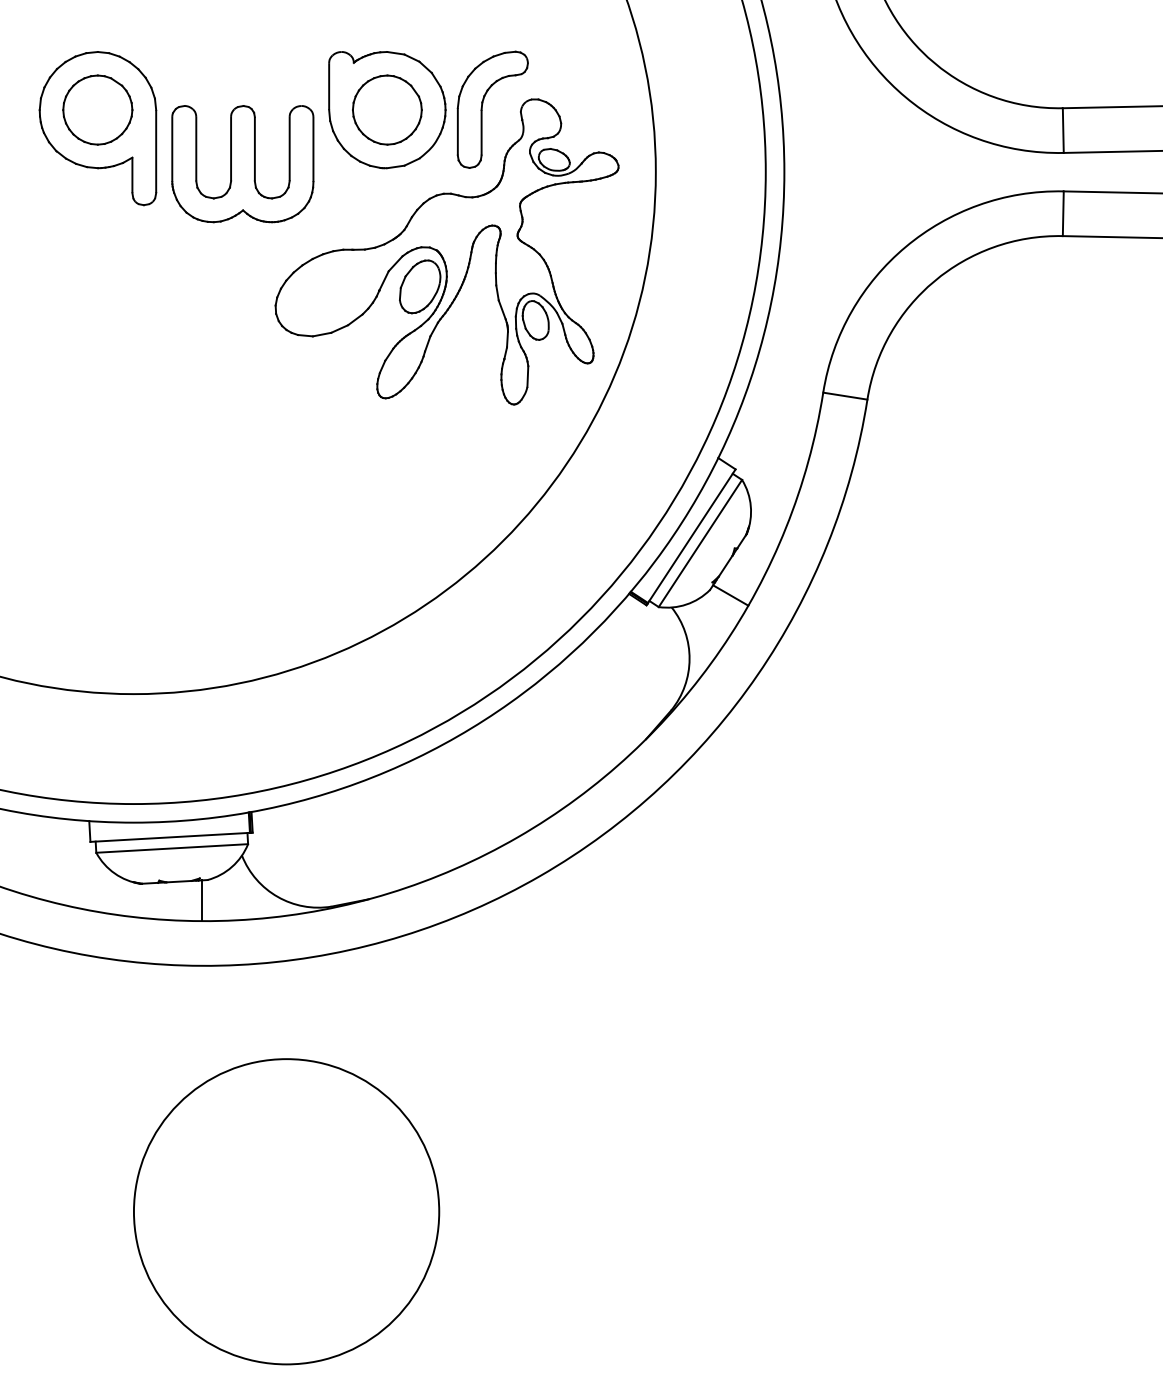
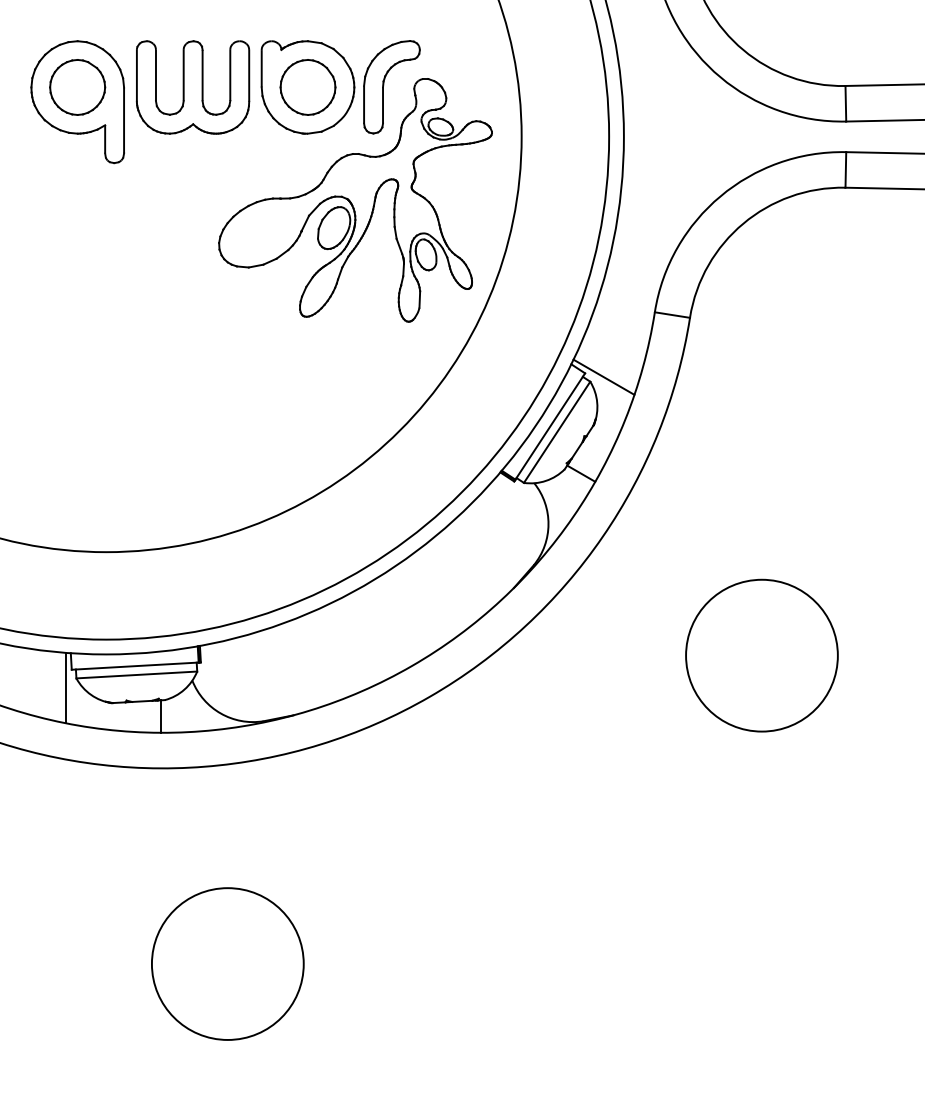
part: (242, 164) -> (192, 87), moved
line: (759, 474) -> (604, 377), added
circle: (957, 823) -> (761, 655), added
line: (82, 864) -> (65, 687), added
circle: (286, 1211) -> (227, 963), size x0.62

